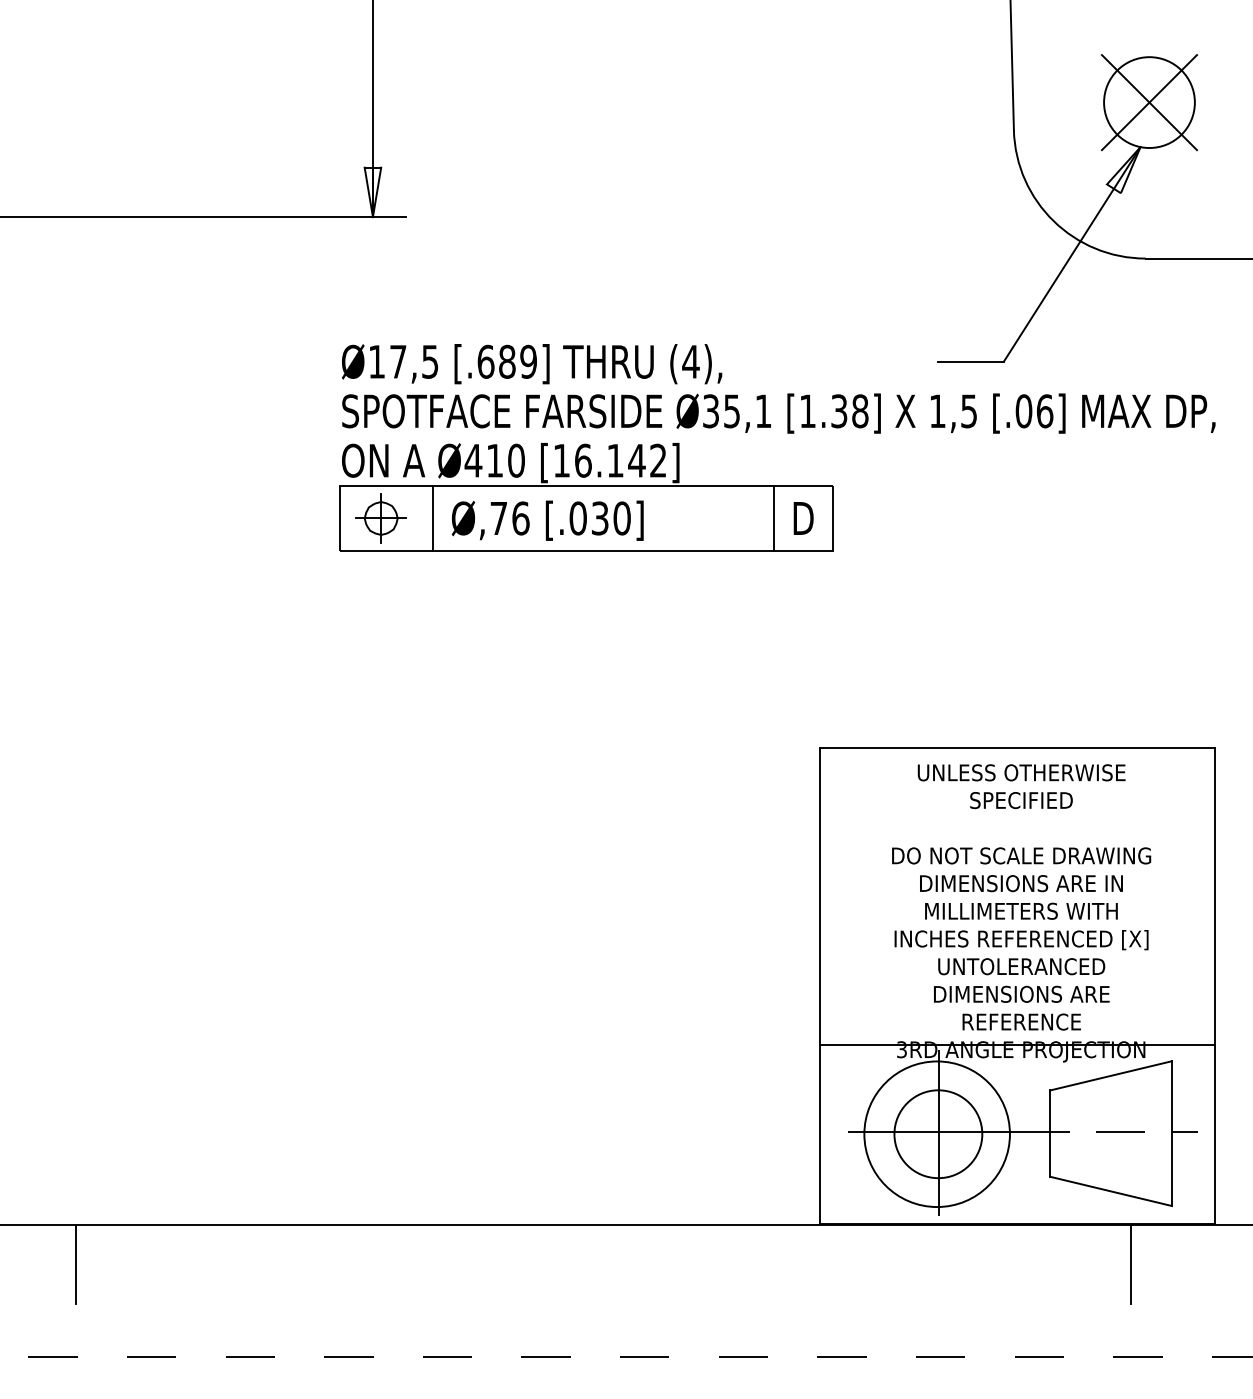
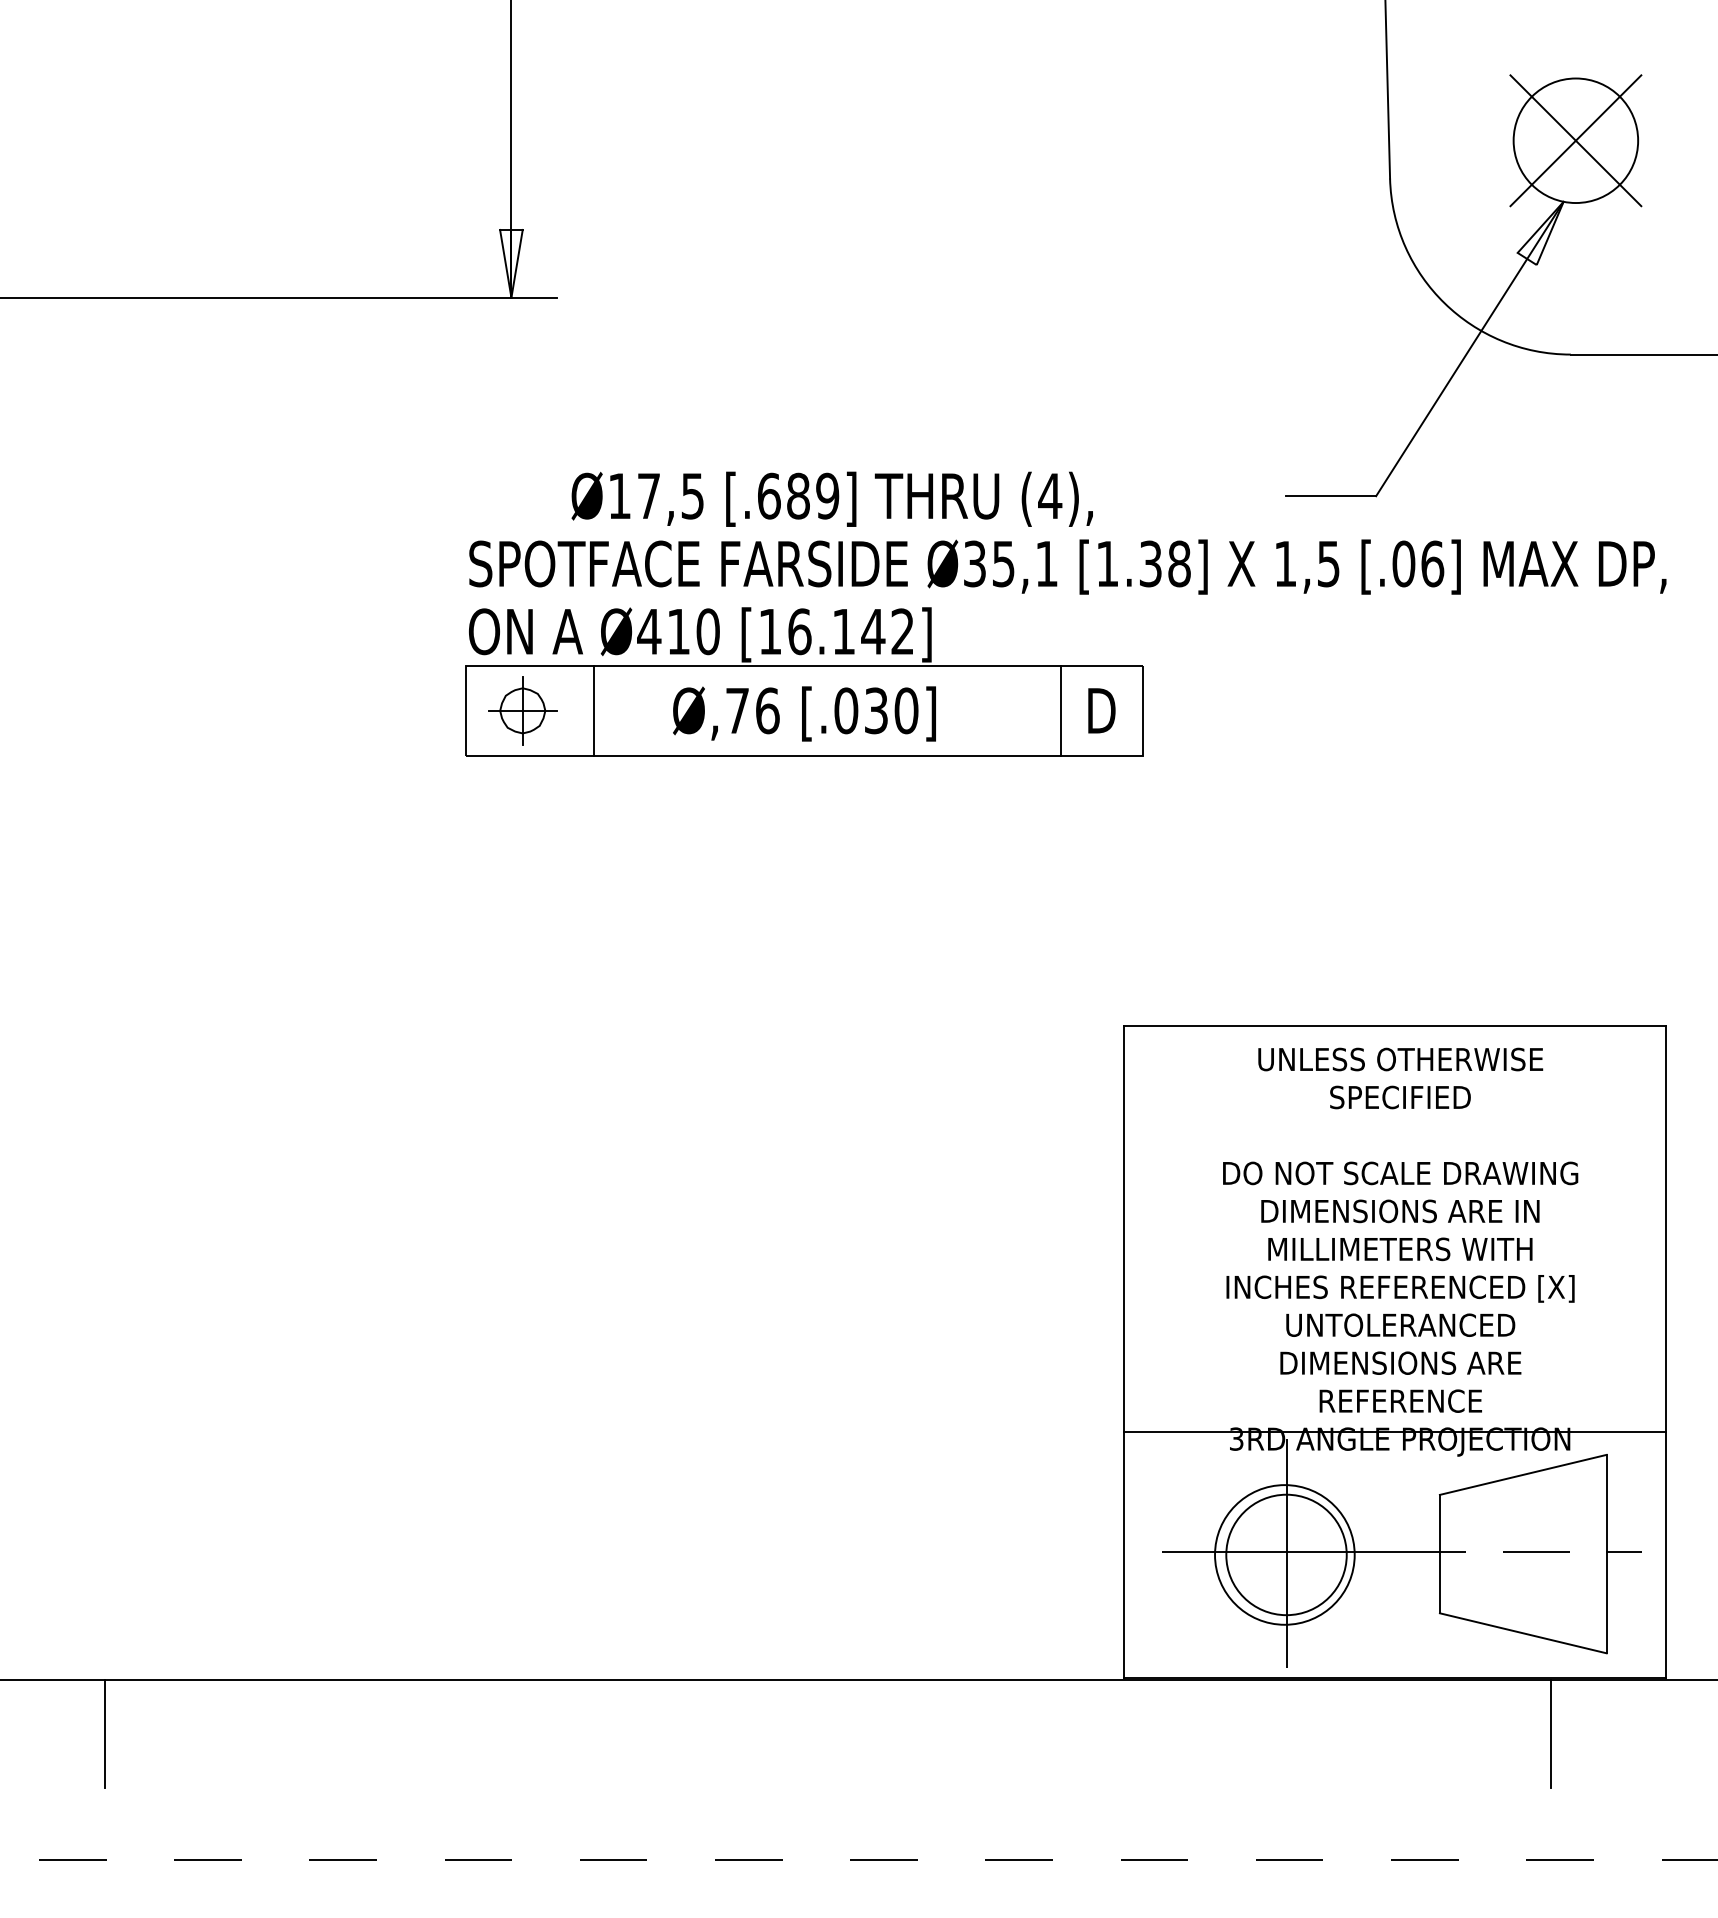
text: (532, 364) -> (832, 499), moved
text: (547, 520) -> (804, 713), moved
circle: (936, 1134) -> (1283, 1555), size x0.7

